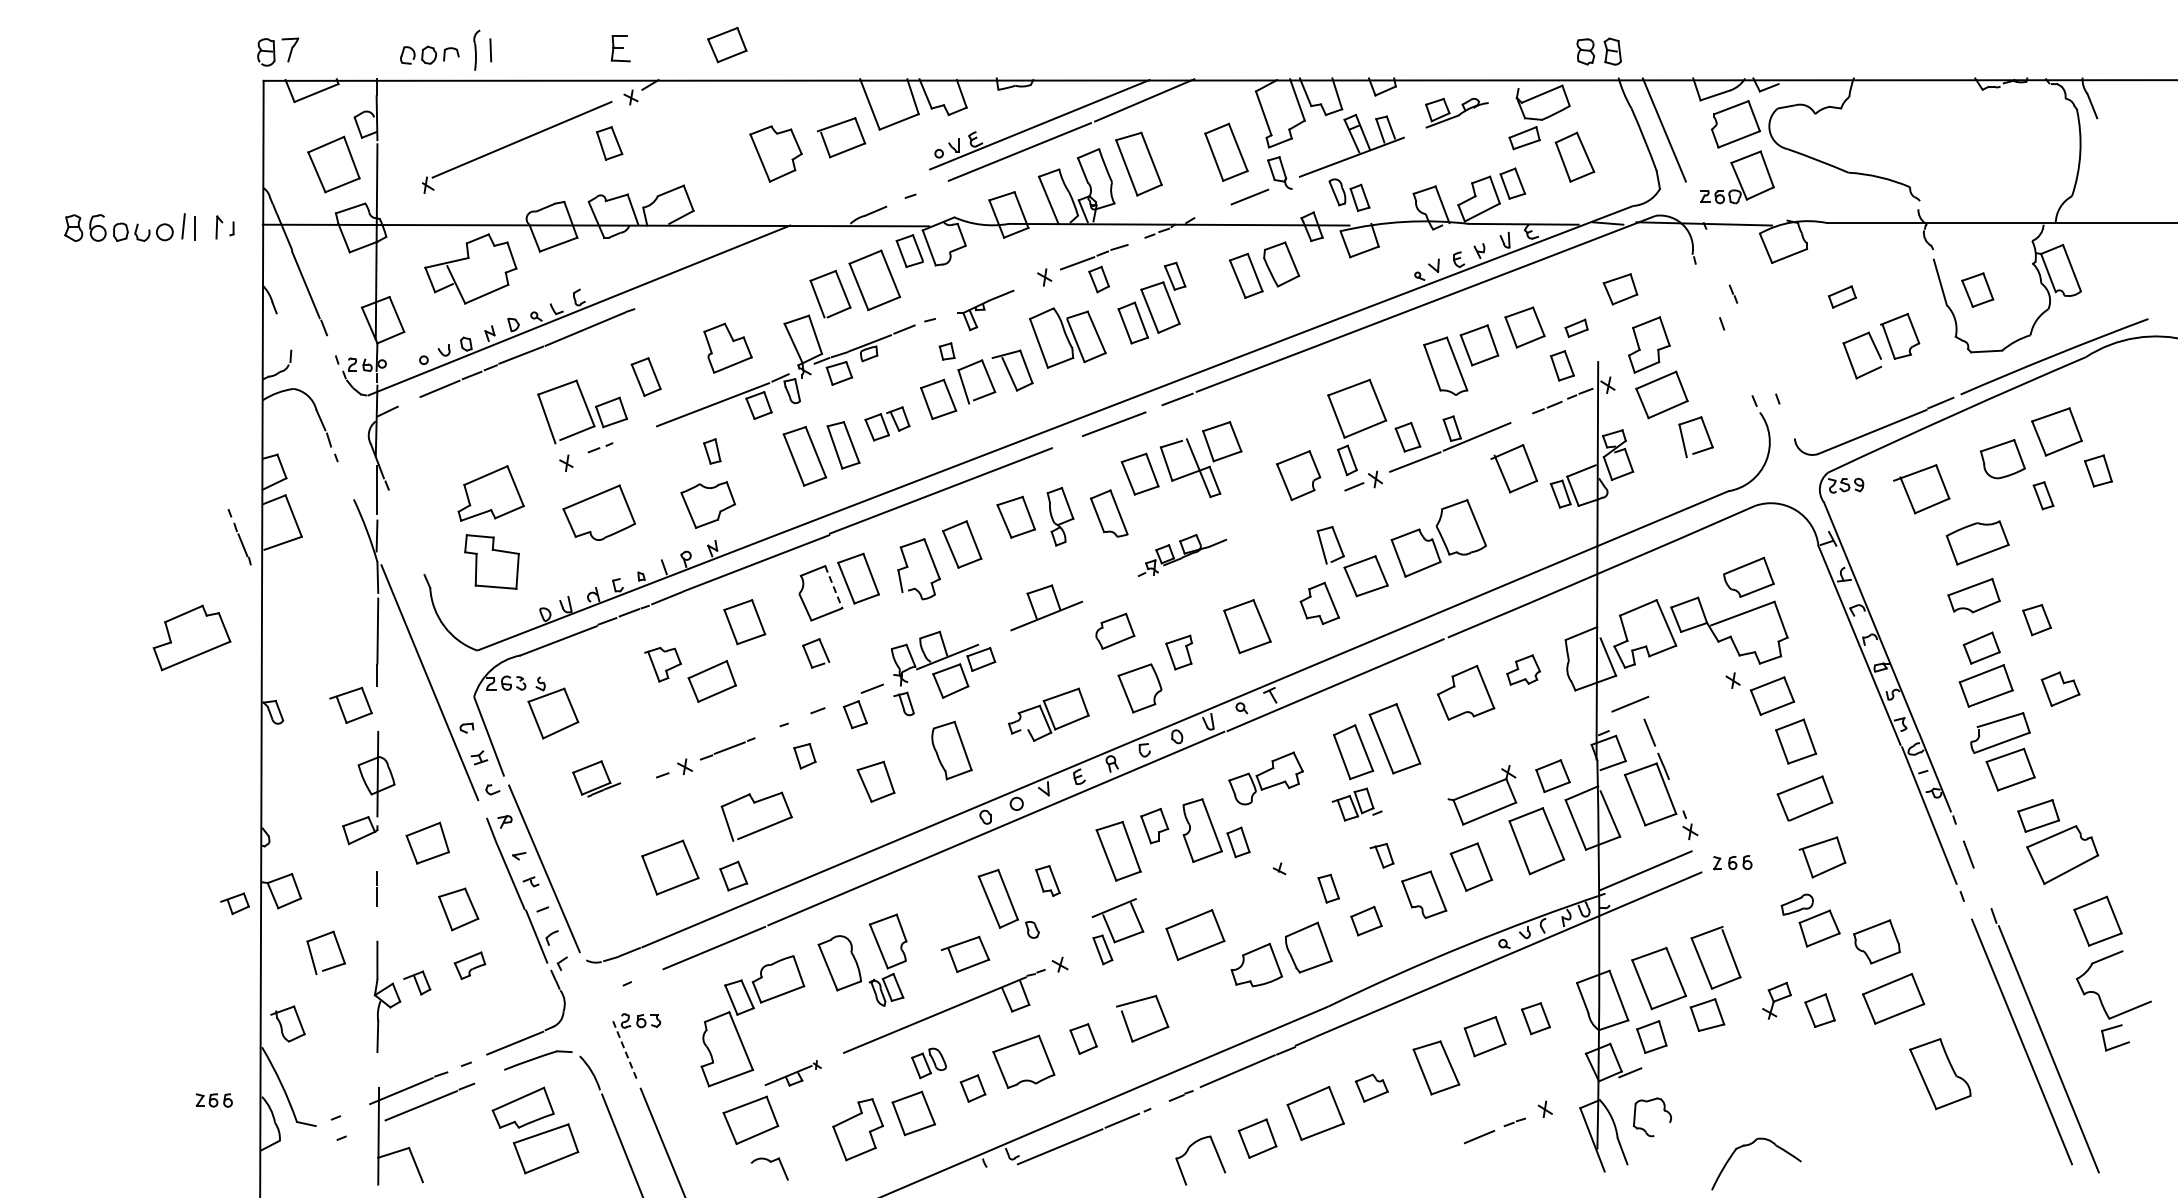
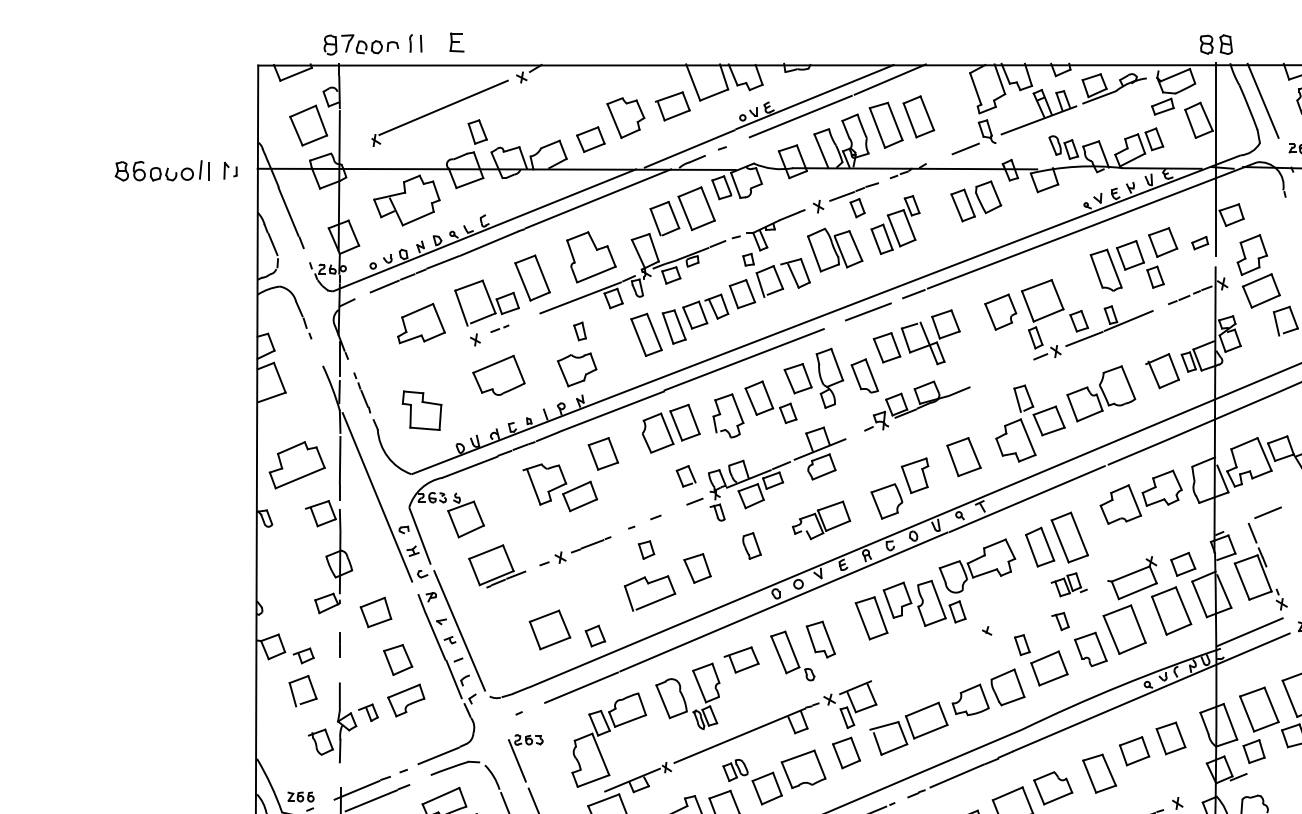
part: (727, 44) -> (591, 139), moved
part: (620, 48) -> (456, 42), moved
part: (476, 49) -> (410, 43), size x0.62
part: (277, 51) -> (338, 44), moved
part: (1456, 112) -> (1113, 88), size x1.43
part: (609, 143) -> (477, 132), moved
part: (1226, 151) -> (918, 116), moved
part: (1349, 194) -> (1063, 147), moved
line: (864, 197) -> (689, 149), added
line: (1598, 211) -> (1215, 159), added
line: (737, 266) -> (598, 198), added
part: (985, 310) -> (776, 230), size x1.43
line: (284, 330) -> (273, 244), added
part: (727, 348) -> (591, 257), size x1.43
part: (1562, 365) -> (1155, 276), moved
part: (646, 376) -> (532, 277), size x1.67
part: (887, 423) -> (705, 311), size x1.43
part: (1514, 468) -> (1162, 370), moved
part: (1298, 475) -> (1000, 312), moved
part: (490, 493) -> (420, 323), moved
part: (1060, 516) -> (829, 378), size x1.43
part: (239, 537) -> (362, 393), moved
part: (1182, 555) -> (917, 406), size x1.67
line: (833, 587) -> (667, 429), dashed -> solid
part: (1319, 603) -> (1015, 440), size x1.43
part: (1115, 630) -> (822, 466), moved
part: (191, 637) -> (296, 464), moved
line: (992, 638) -> (781, 465), added
part: (822, 649) -> (690, 473), moved
part: (1178, 652) -> (914, 475), size x1.43
part: (662, 664) -> (544, 484), size x1.67
part: (1523, 669) -> (1162, 487), size x1.67
line: (1630, 703) -> (1268, 512), moved
line: (377, 714) -> (339, 520), added
part: (855, 714) -> (788, 413), moved
part: (951, 750) -> (751, 545), size x0.62
part: (596, 778) -> (497, 566), size x1.67
part: (1265, 778) -> (976, 566), size x1.43
part: (1356, 804) -> (1068, 584), moved
part: (1154, 825) -> (897, 599), size x1.43
part: (761, 828) -> (653, 601), moved
part: (1471, 866) -> (1124, 629), size x1.43
part: (1047, 880) -> (820, 639), size x1.67
part: (234, 903) -> (303, 655), moved
part: (1366, 920) -> (1049, 667), size x1.67
part: (1117, 931) -> (857, 704), moved
part: (1195, 934) -> (926, 720), moved
part: (965, 953) -> (741, 659), moved
part: (469, 965) -> (405, 700), size x1.67
part: (1535, 1018) -> (1170, 738), size x1.43
part: (287, 1023) -> (320, 741), moved
part: (1083, 1038) -> (846, 752), size x1.43
line: (625, 1050) -> (517, 761), dashed -> solid
part: (793, 1073) -> (638, 777), size x1.67
part: (1371, 1087) -> (1053, 787), size x1.67
part: (972, 1088) -> (766, 788), size x1.67
part: (213, 1100) -> (300, 797), moved

